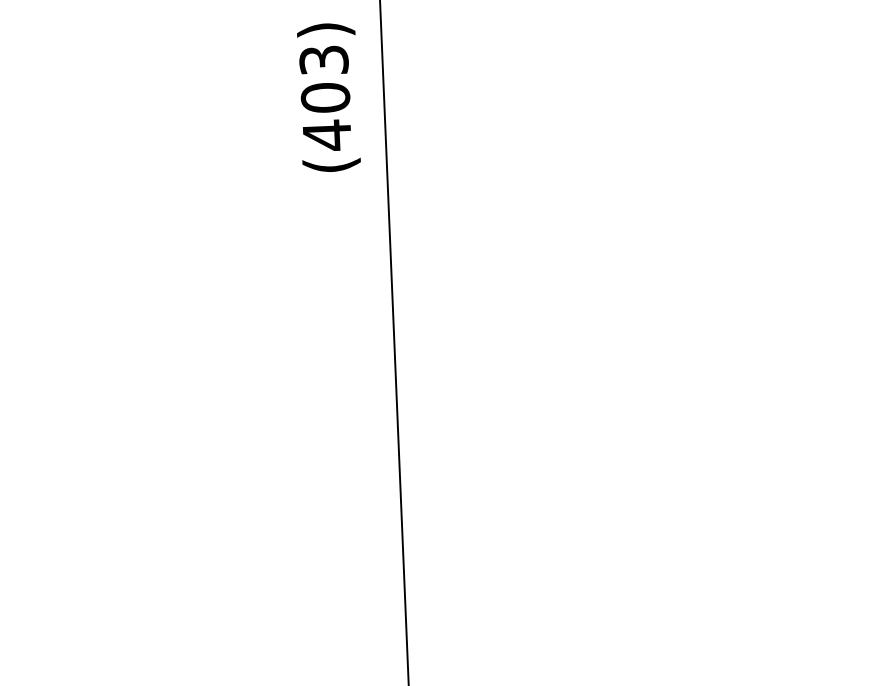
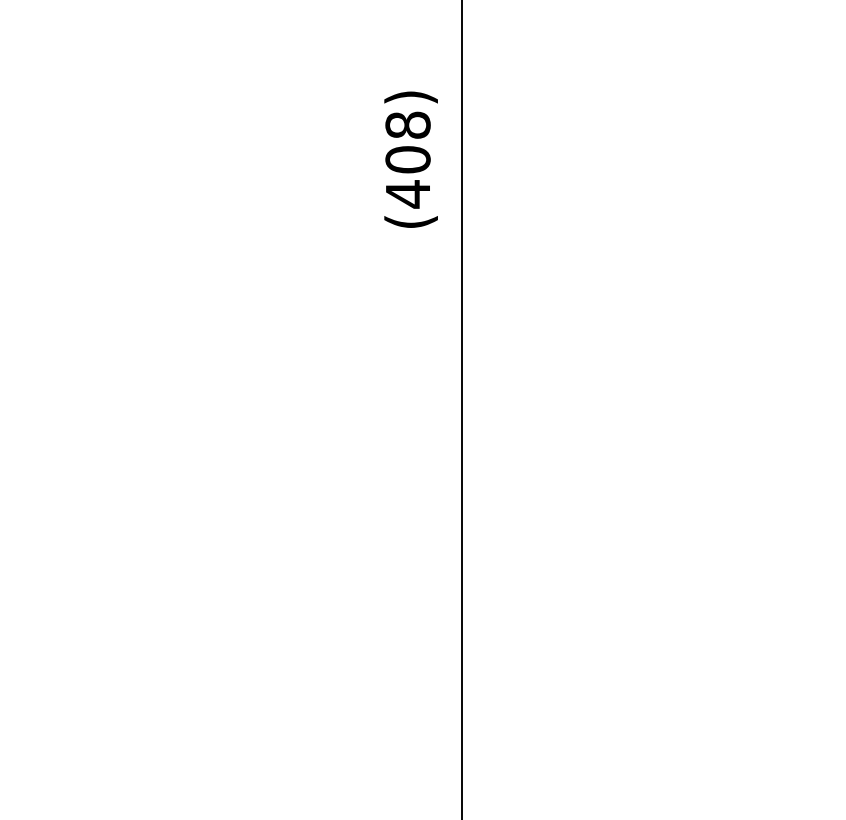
text: (323, 59) -> (407, 124), (403) -> (408)

